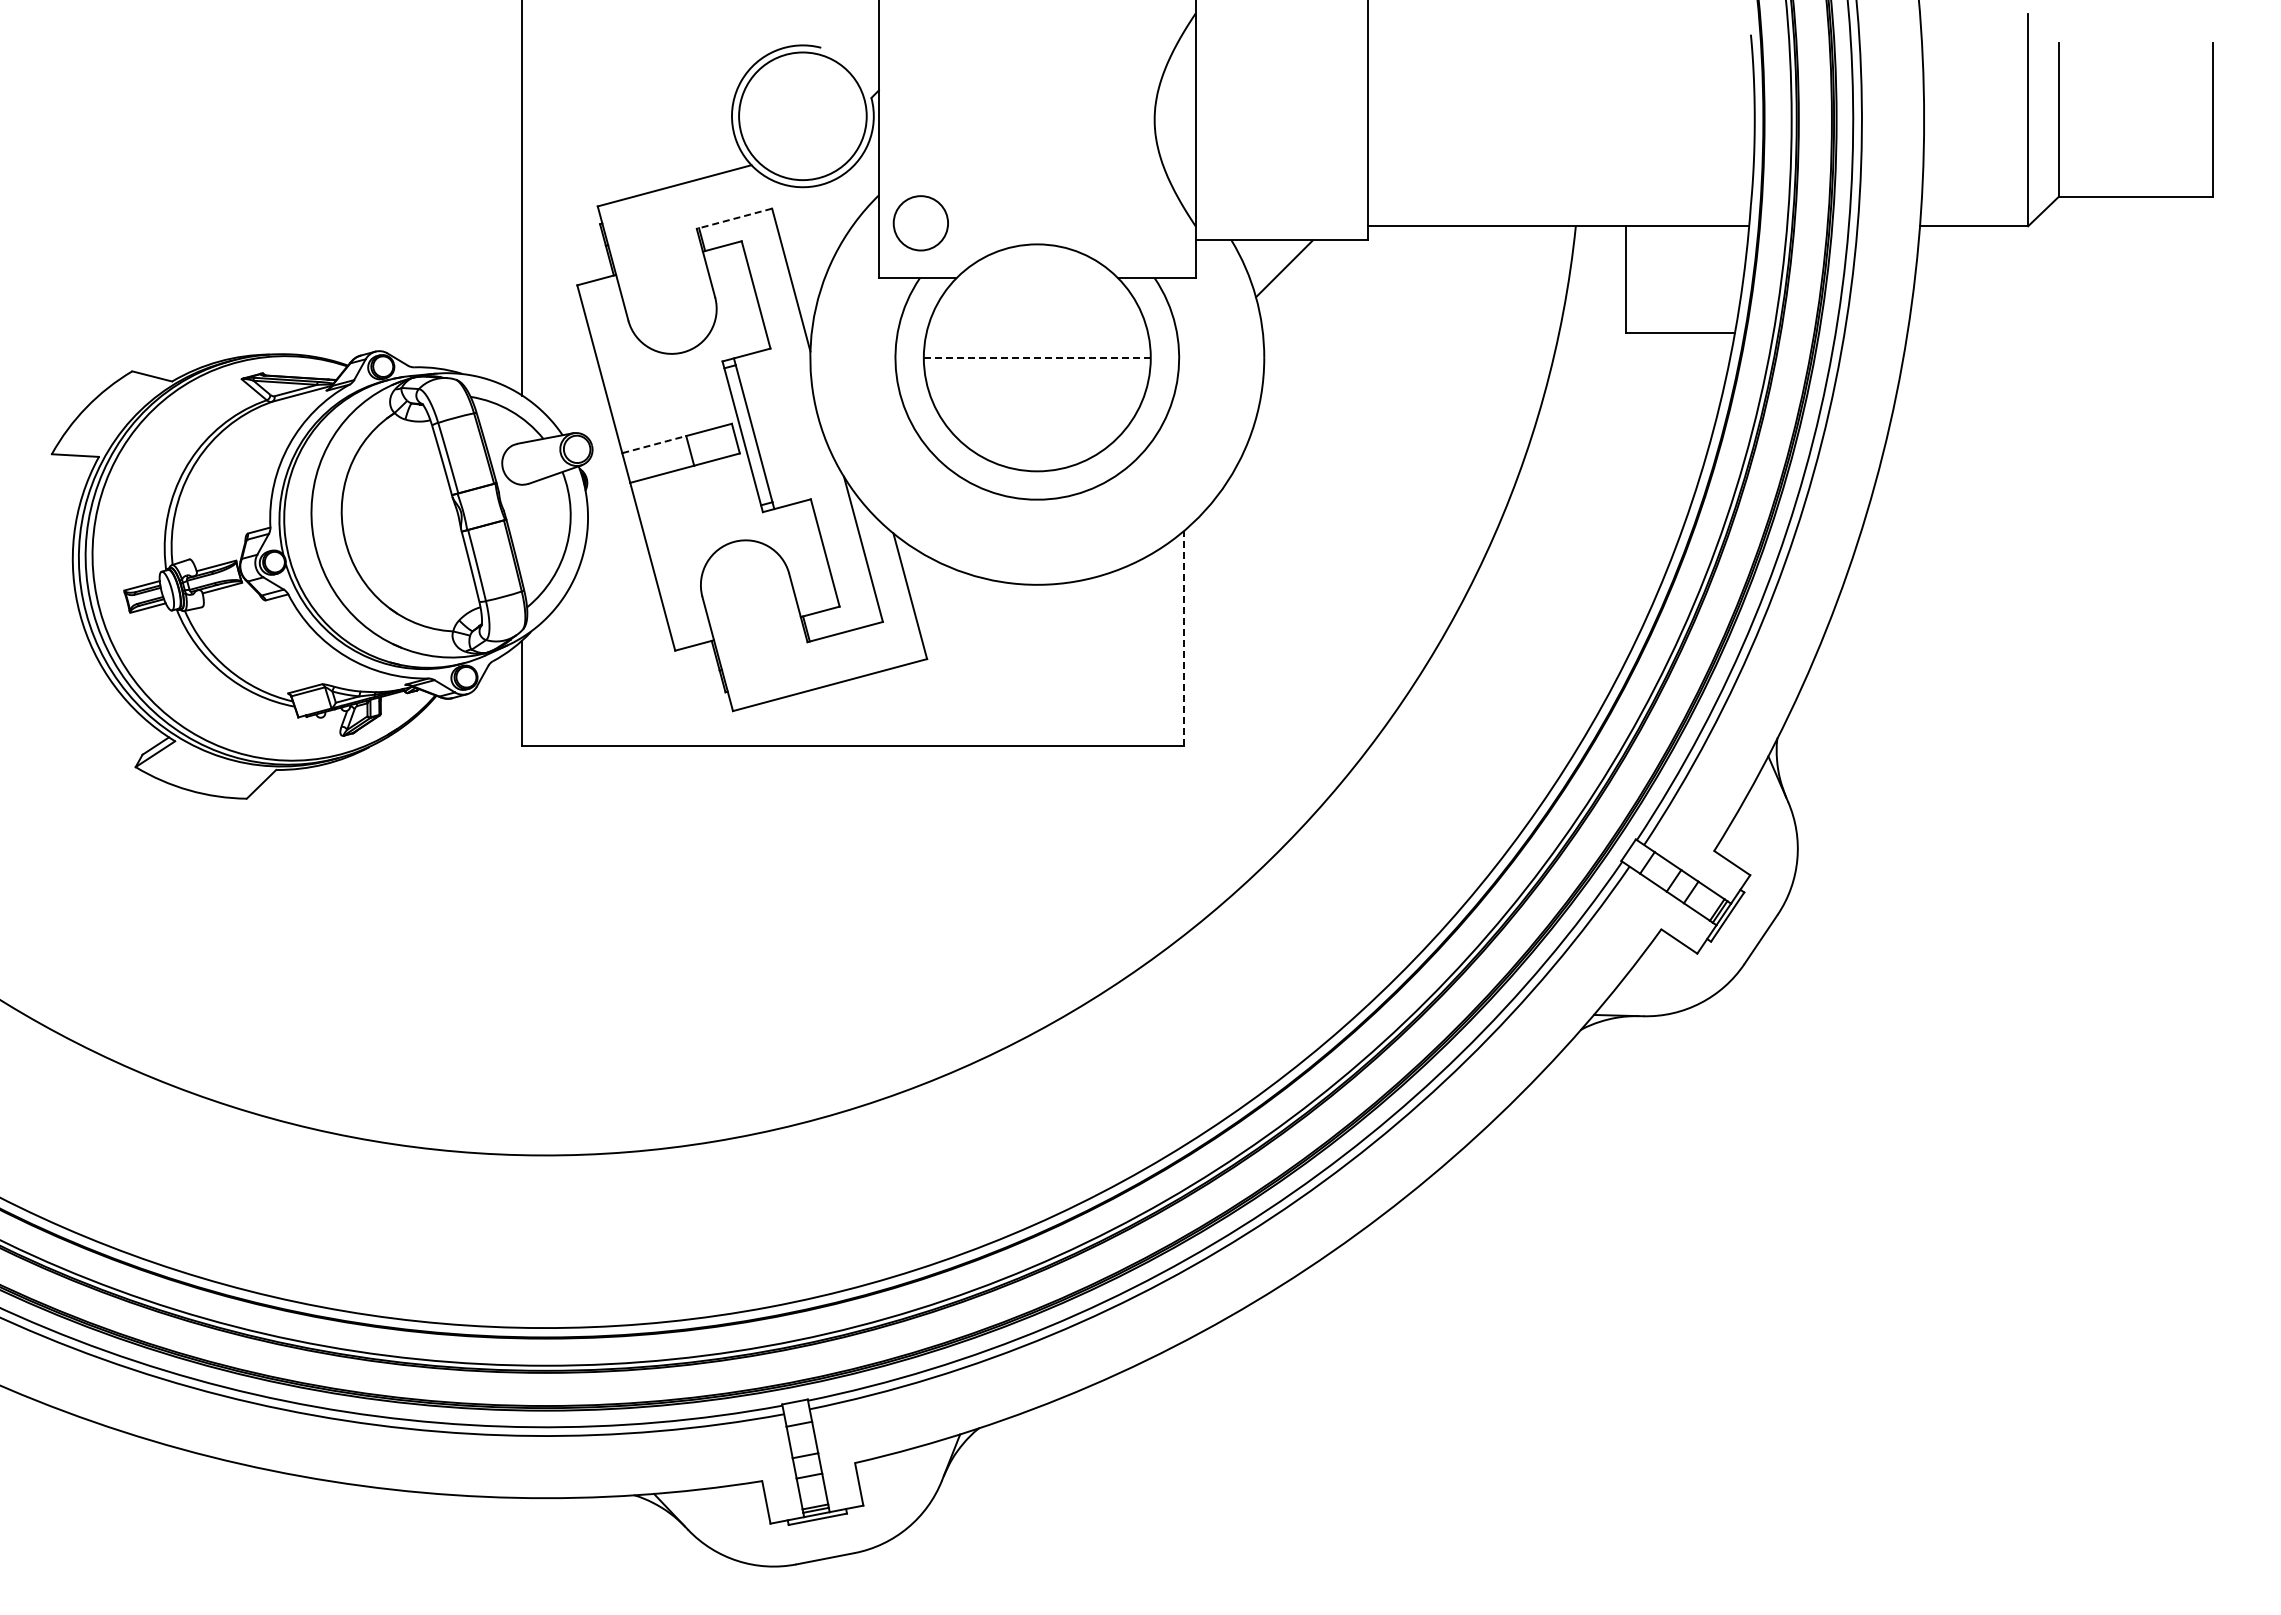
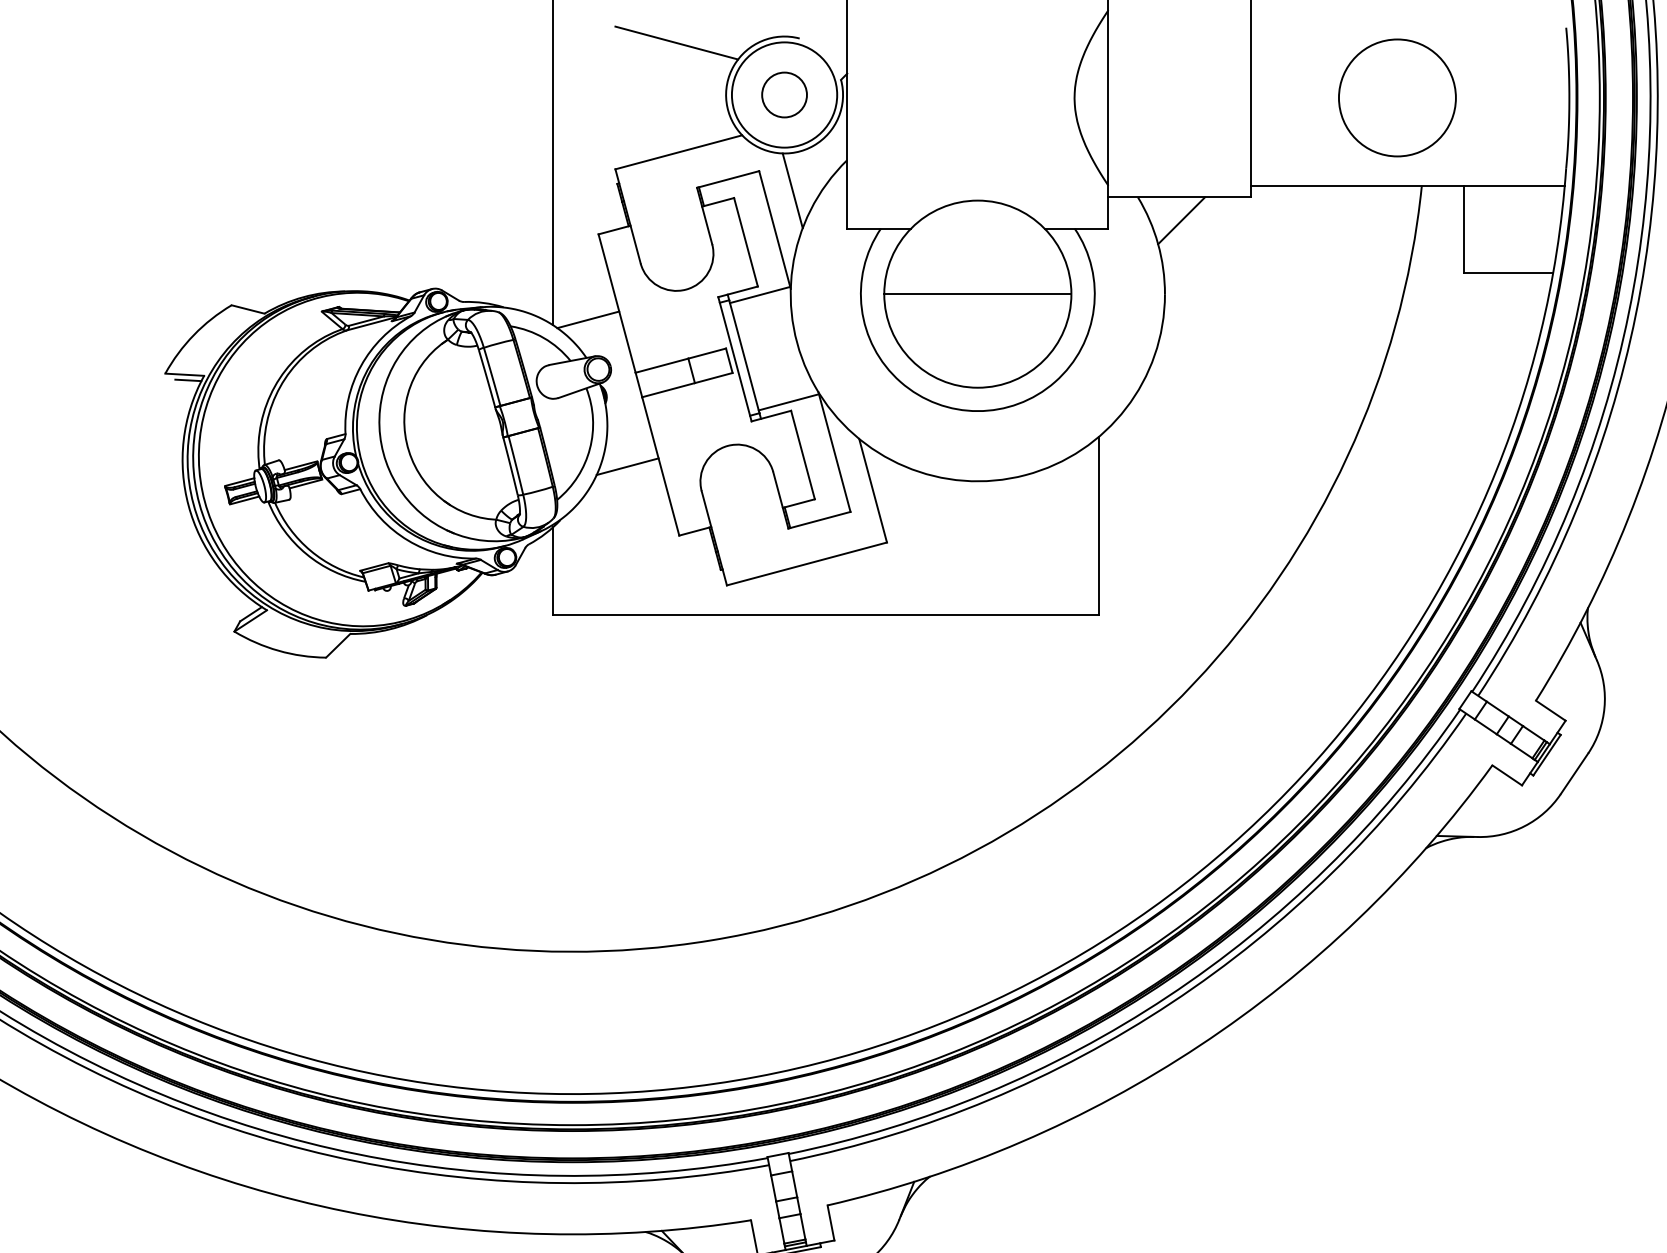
line: (671, 53) -> (676, 43), added
circle: (1546, 119) -> (1397, 97), added
line: (734, 218) -> (728, 179), dashed -> solid
circle: (920, 223) -> (784, 95), moved
line: (812, 232) -> (792, 190), added
line: (1036, 357) -> (977, 293), dashed -> solid
line: (772, 358) -> (759, 294), added
line: (564, 388) -> (588, 319), added
line: (654, 444) -> (662, 365), dashed -> solid
line: (79, 462) -> (188, 380), added
line: (807, 488) -> (788, 401), added
line: (612, 567) -> (627, 467), added
line: (1184, 638) -> (1099, 525), dashed -> solid

